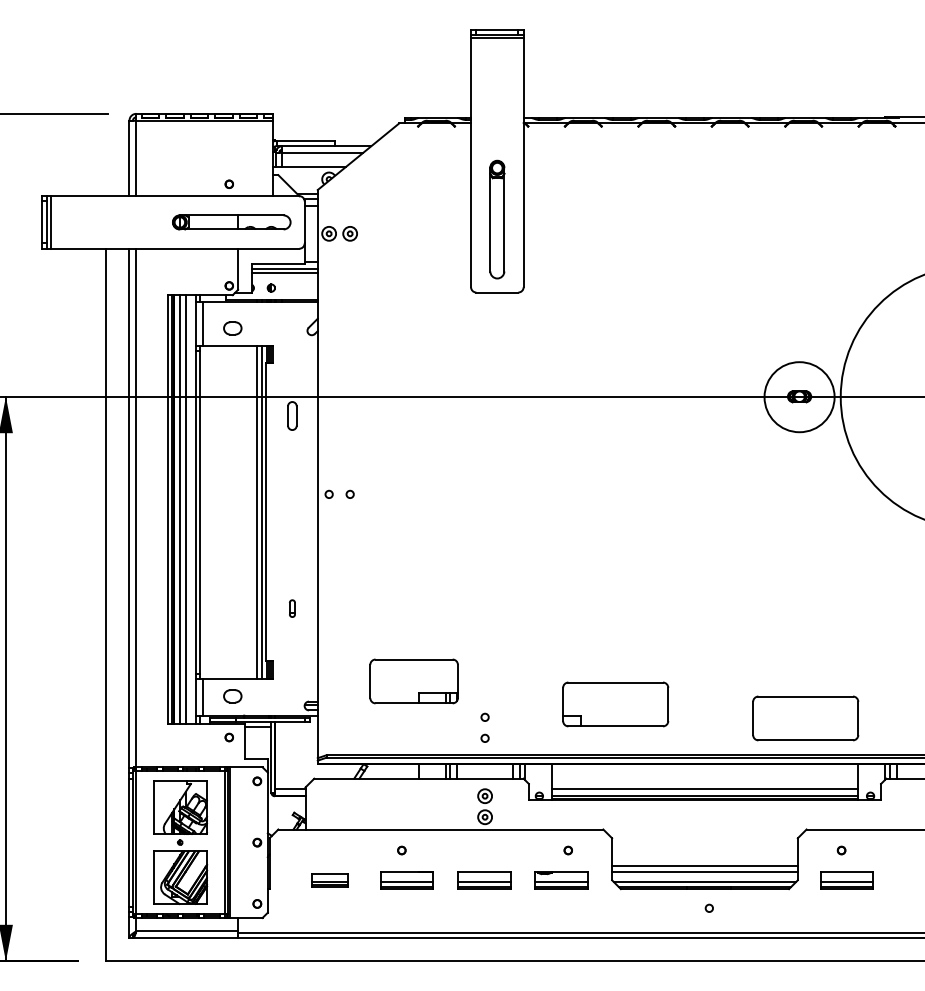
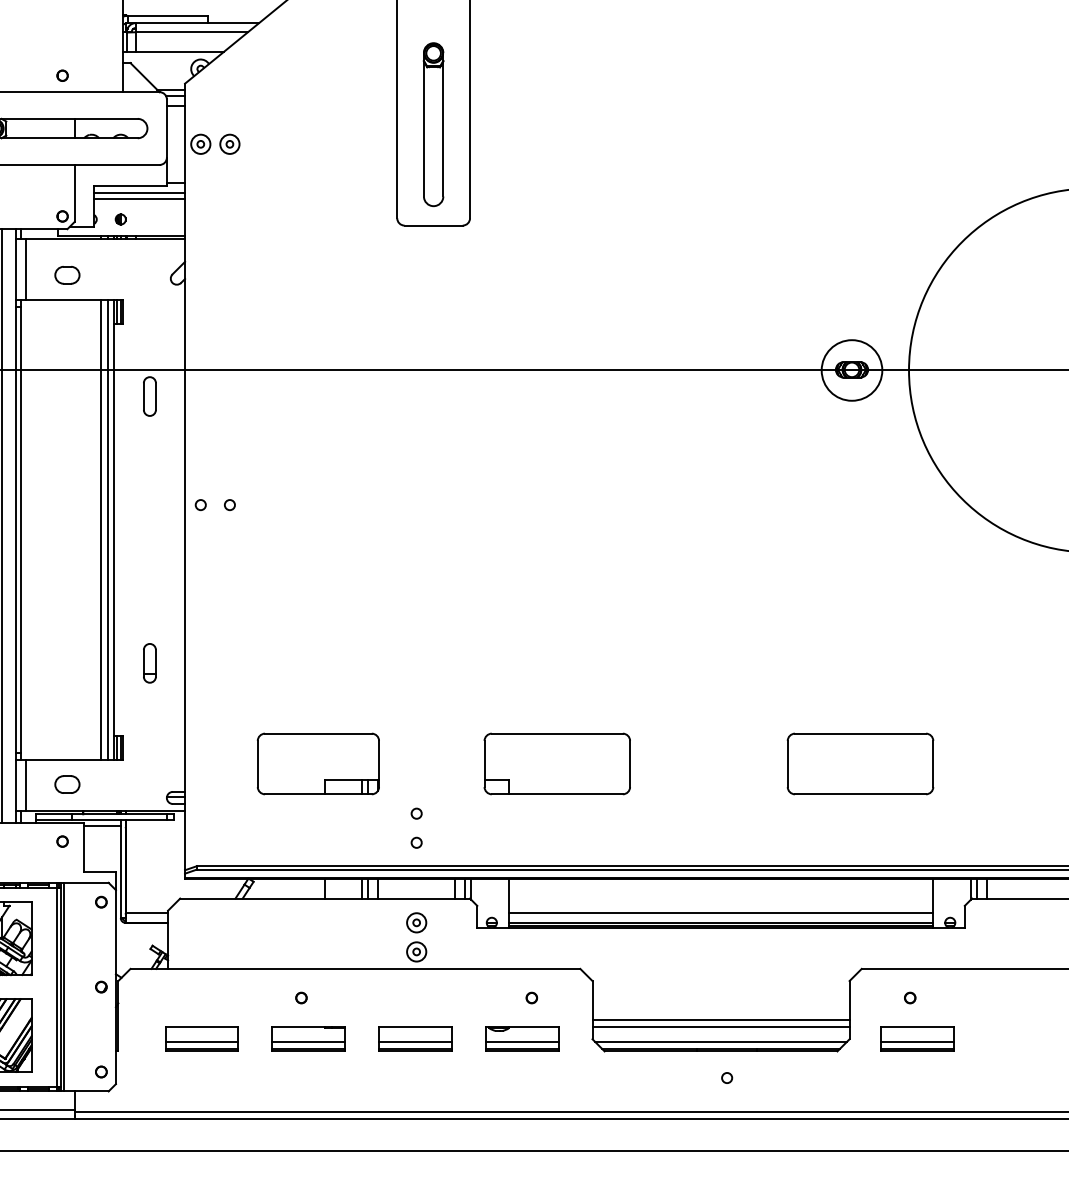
circle: (799, 397) -> (851, 370), size x0.62
part: (292, 608) -> (150, 662), size x1.67
part: (615, 704) -> (557, 764), moved
part: (805, 718) -> (860, 764), moved
part: (329, 880) -> (201, 1039), size x1.43

